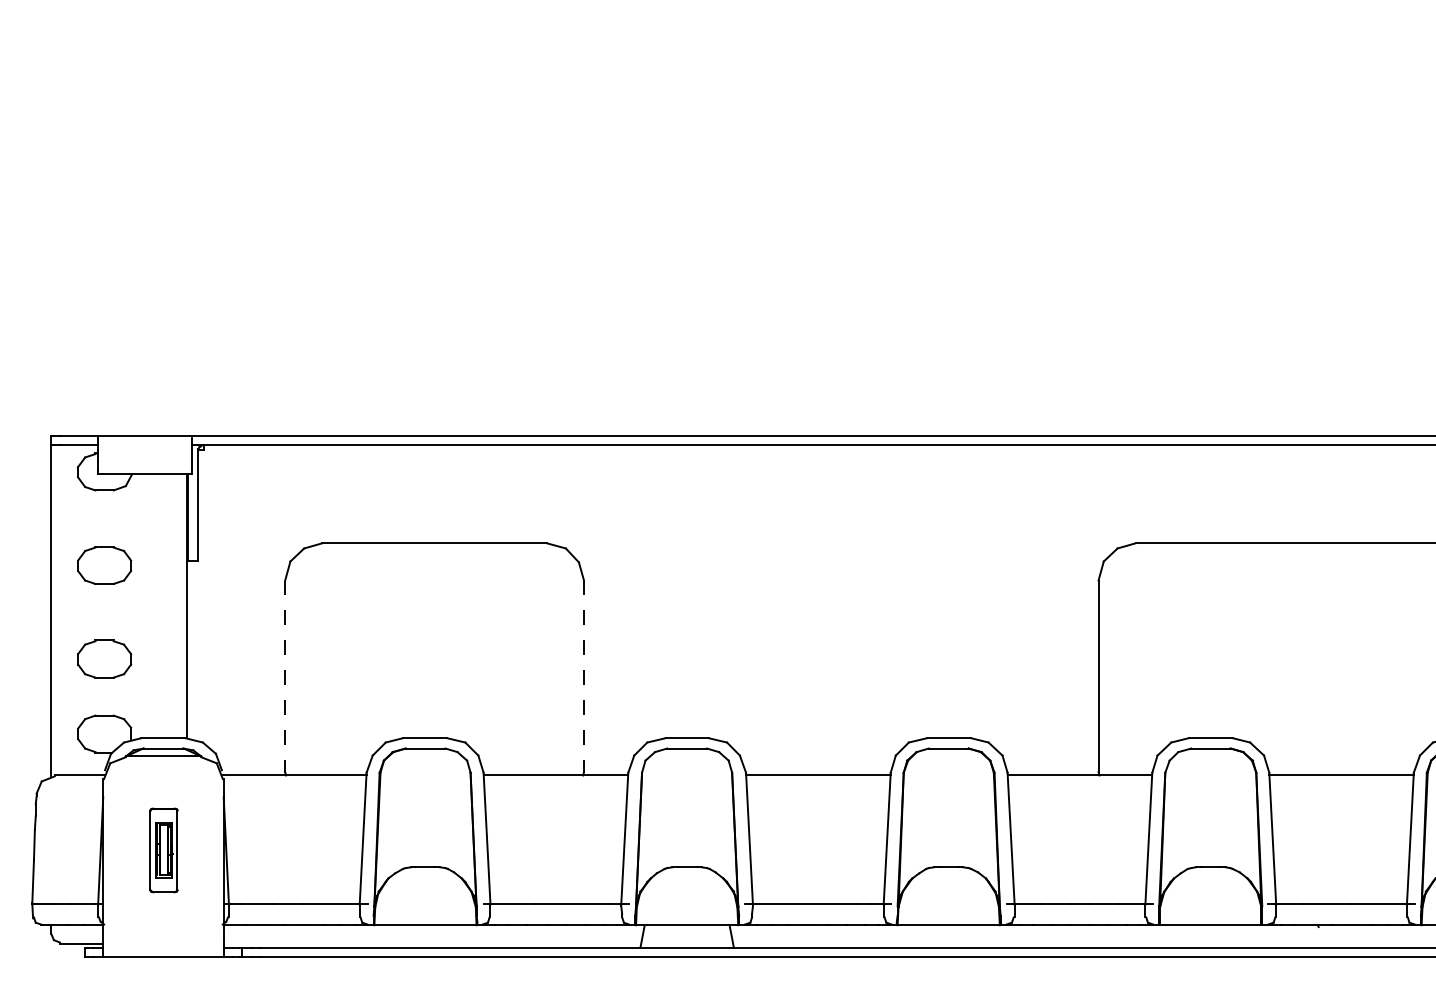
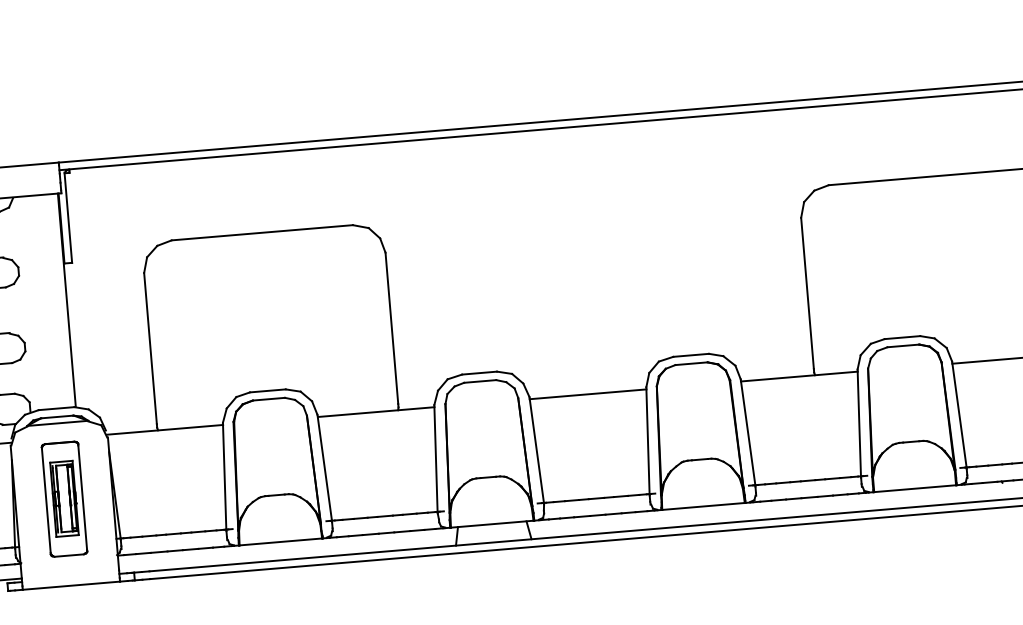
line: (285, 674) -> (150, 348), dashed -> solid
line: (584, 674) -> (392, 328), dashed -> solid
part: (163, 850) -> (64, 499), size x1.67

